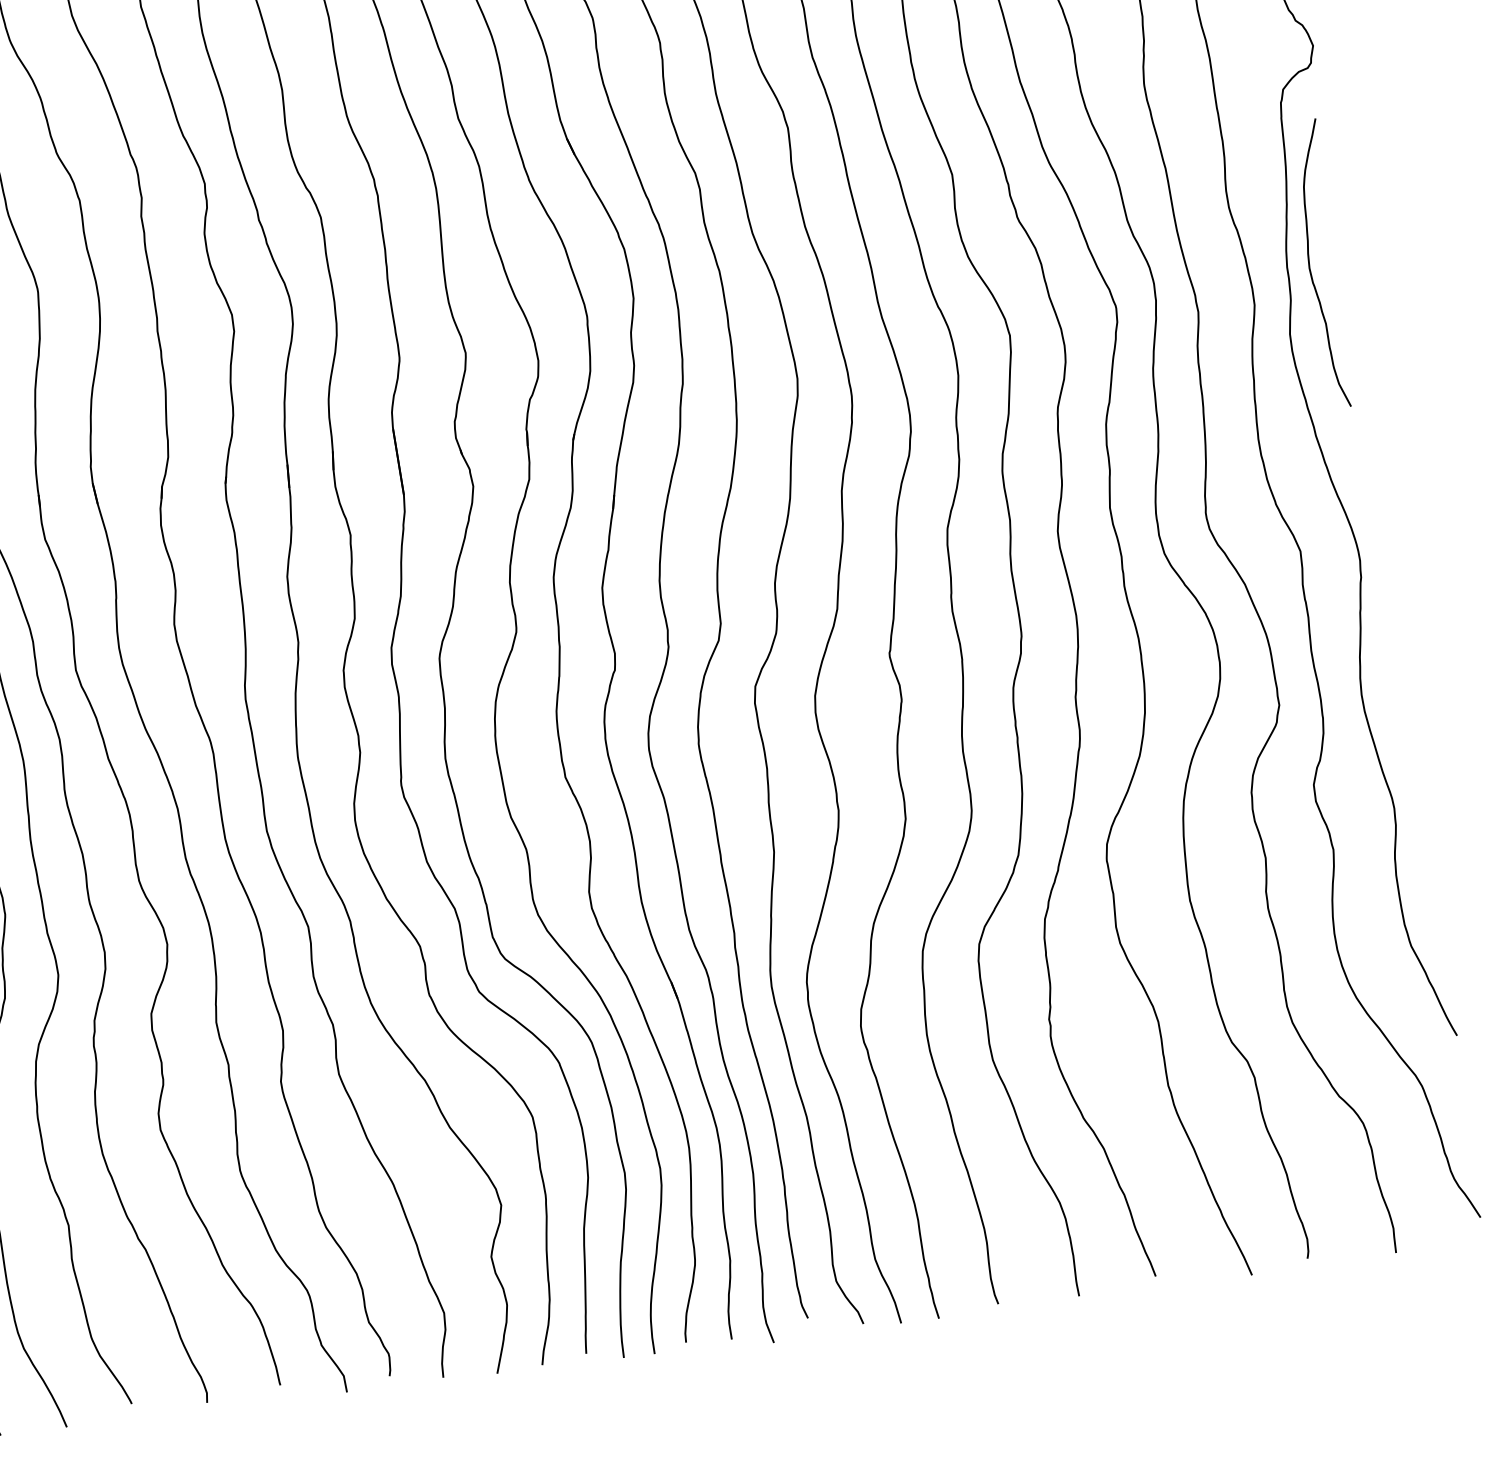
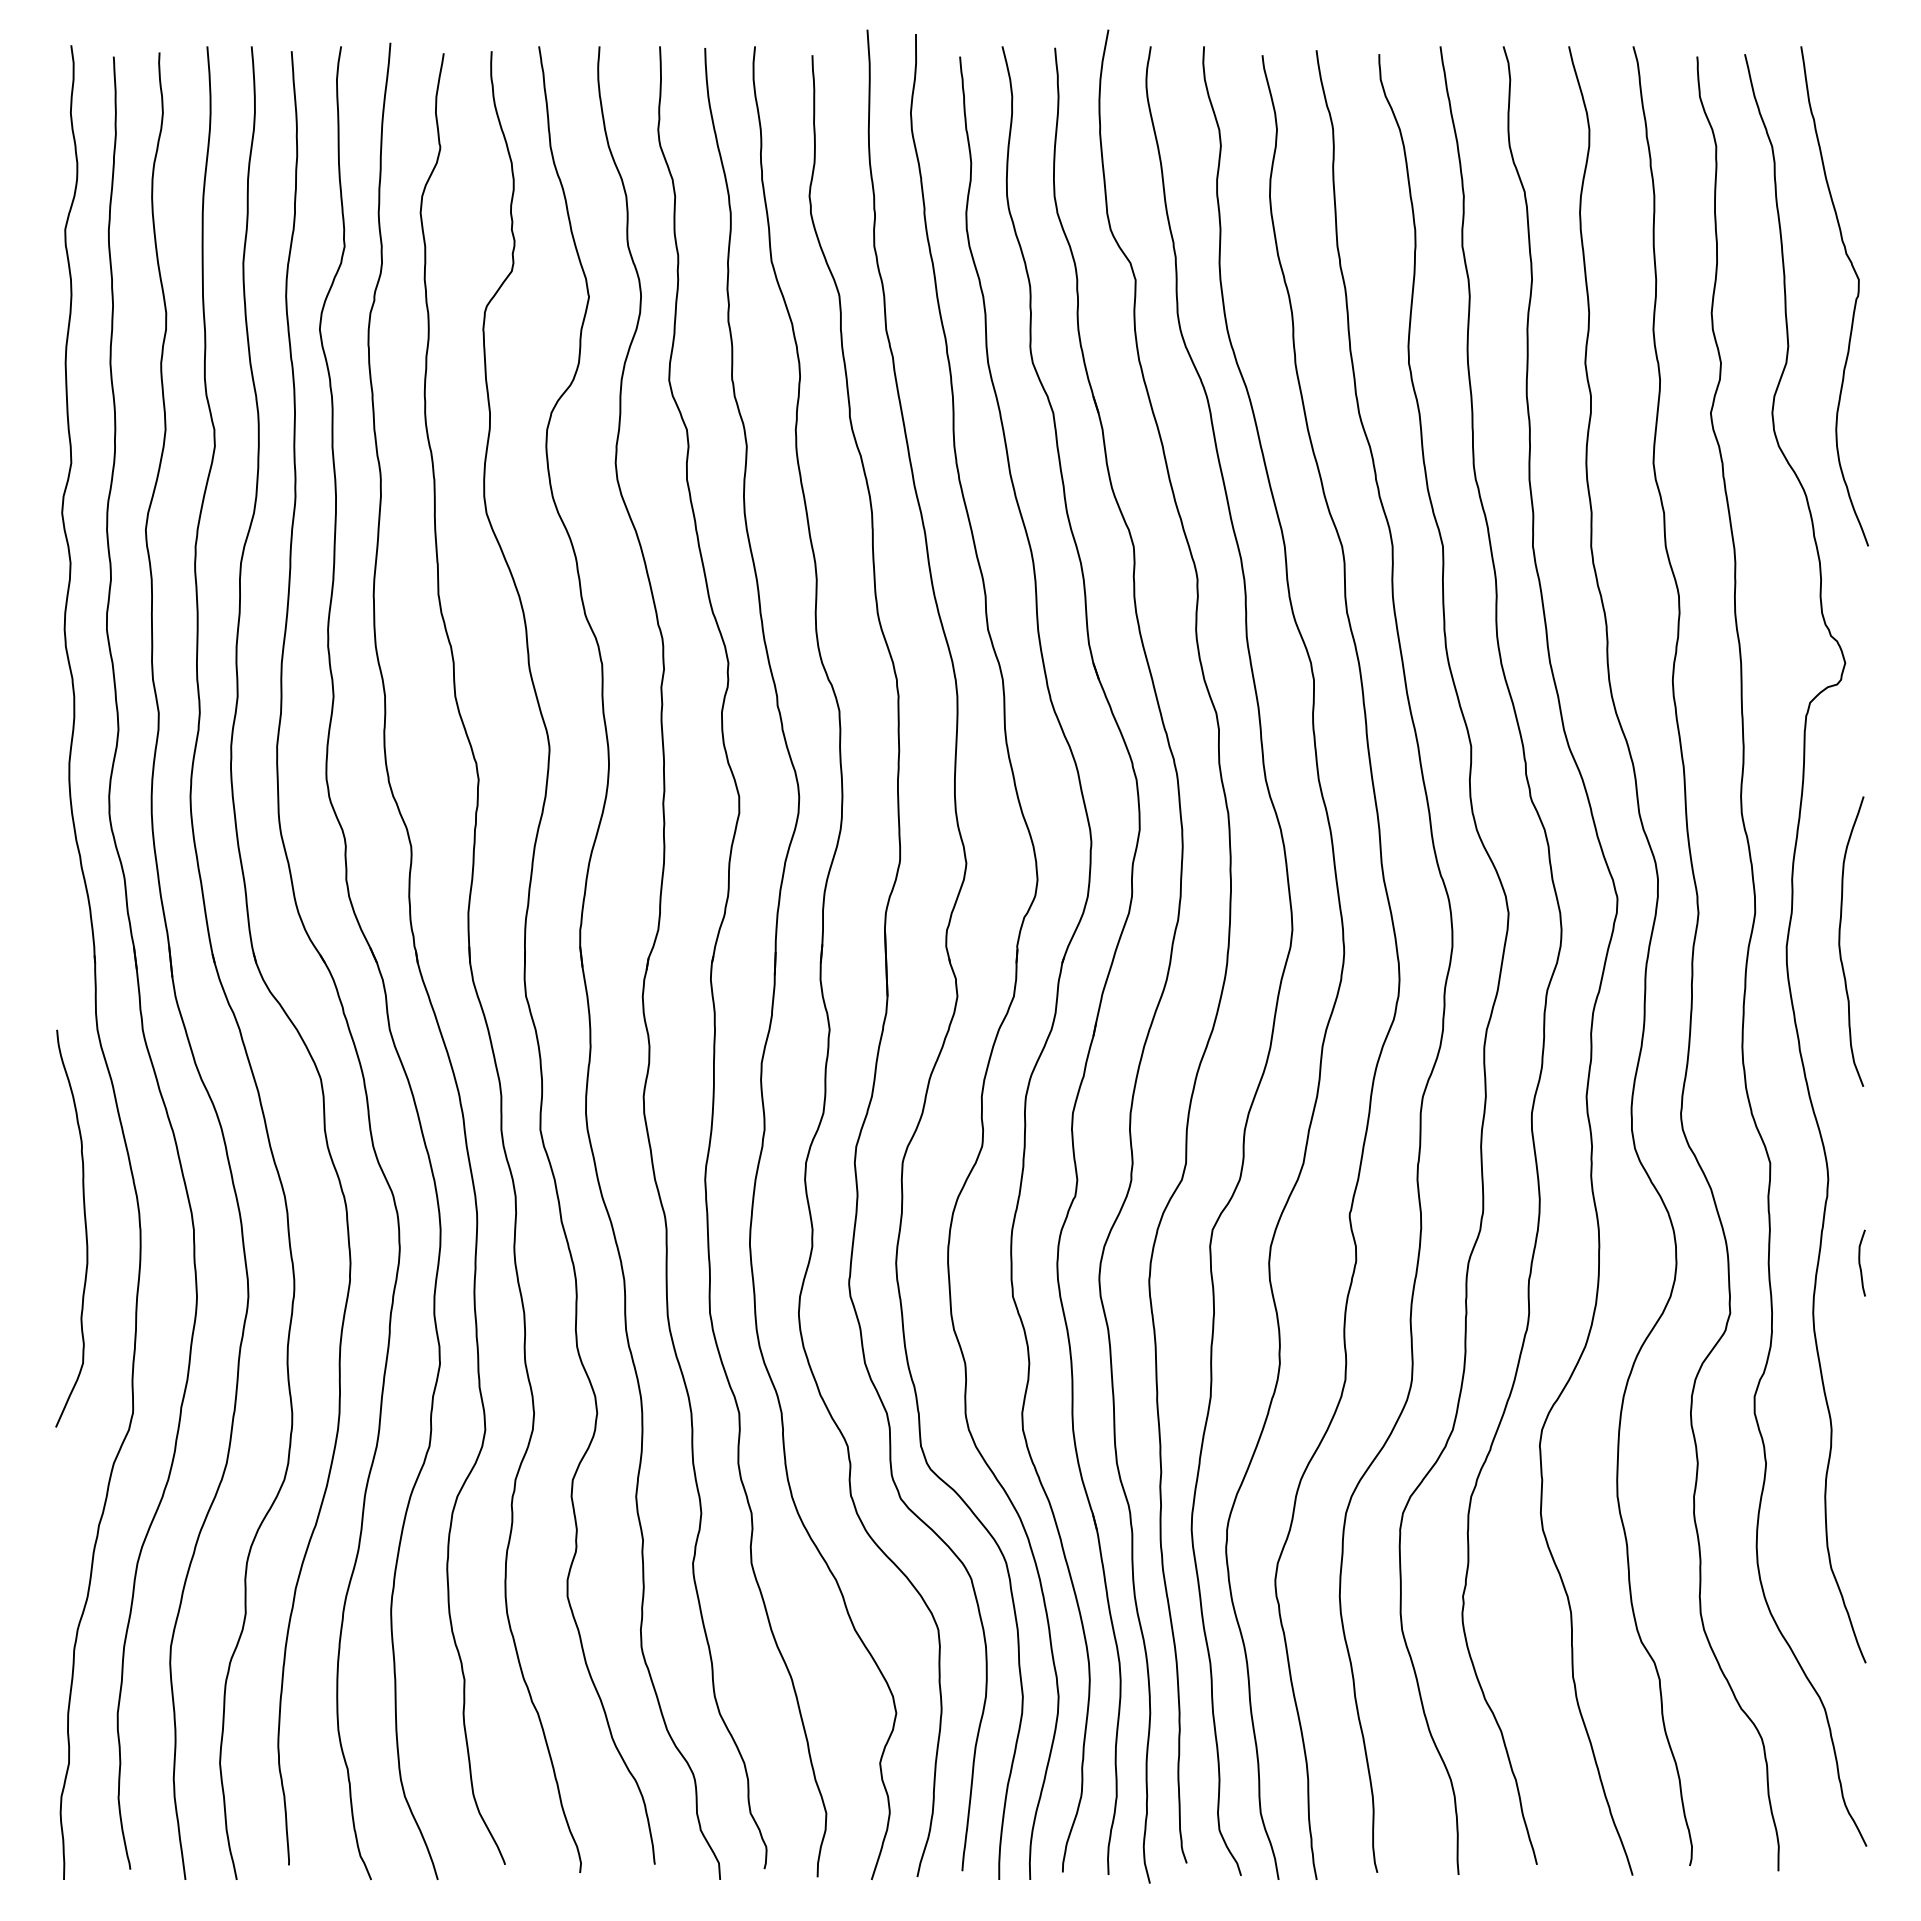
curve: (1310, 265) -> (1840, 941), moved
curve: (1402, 638) -> (1860, 1262), added

